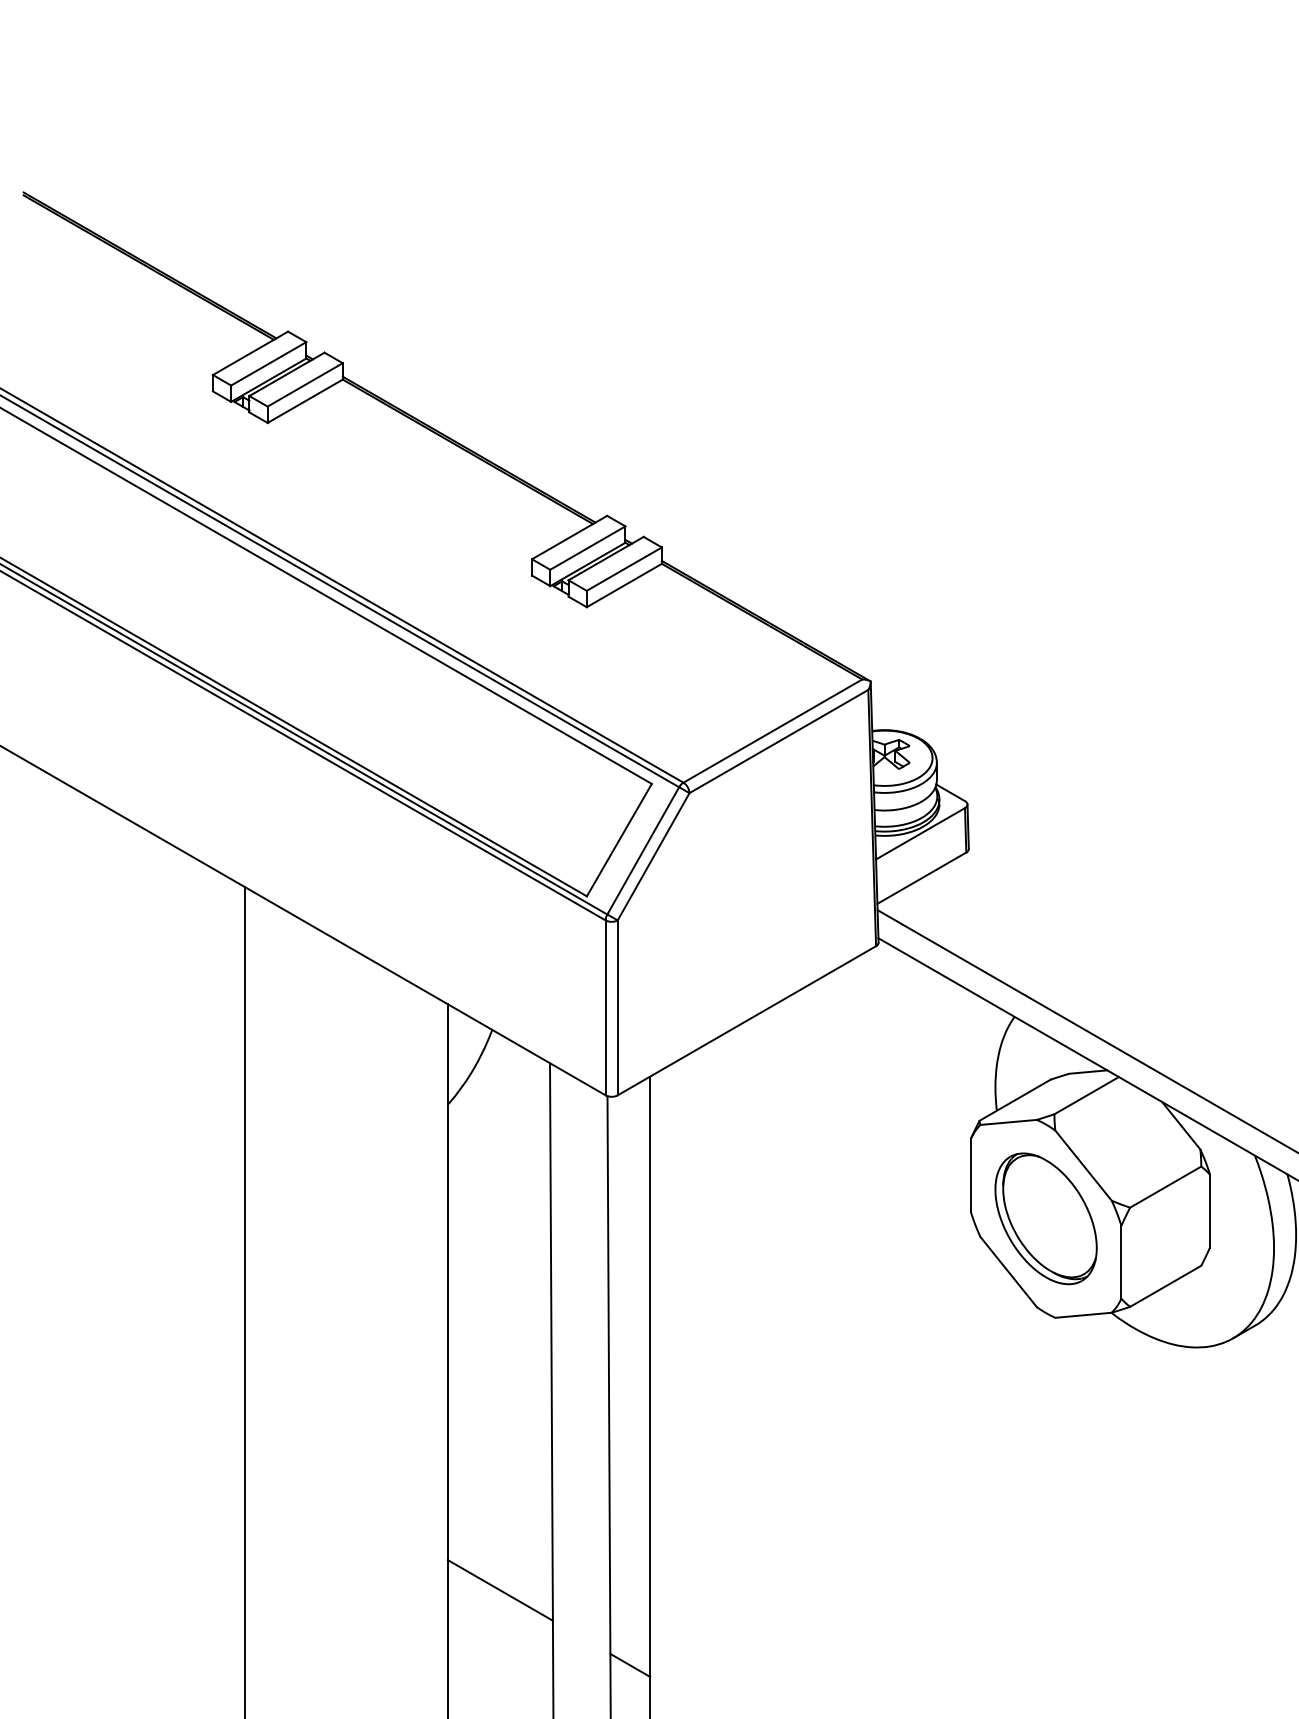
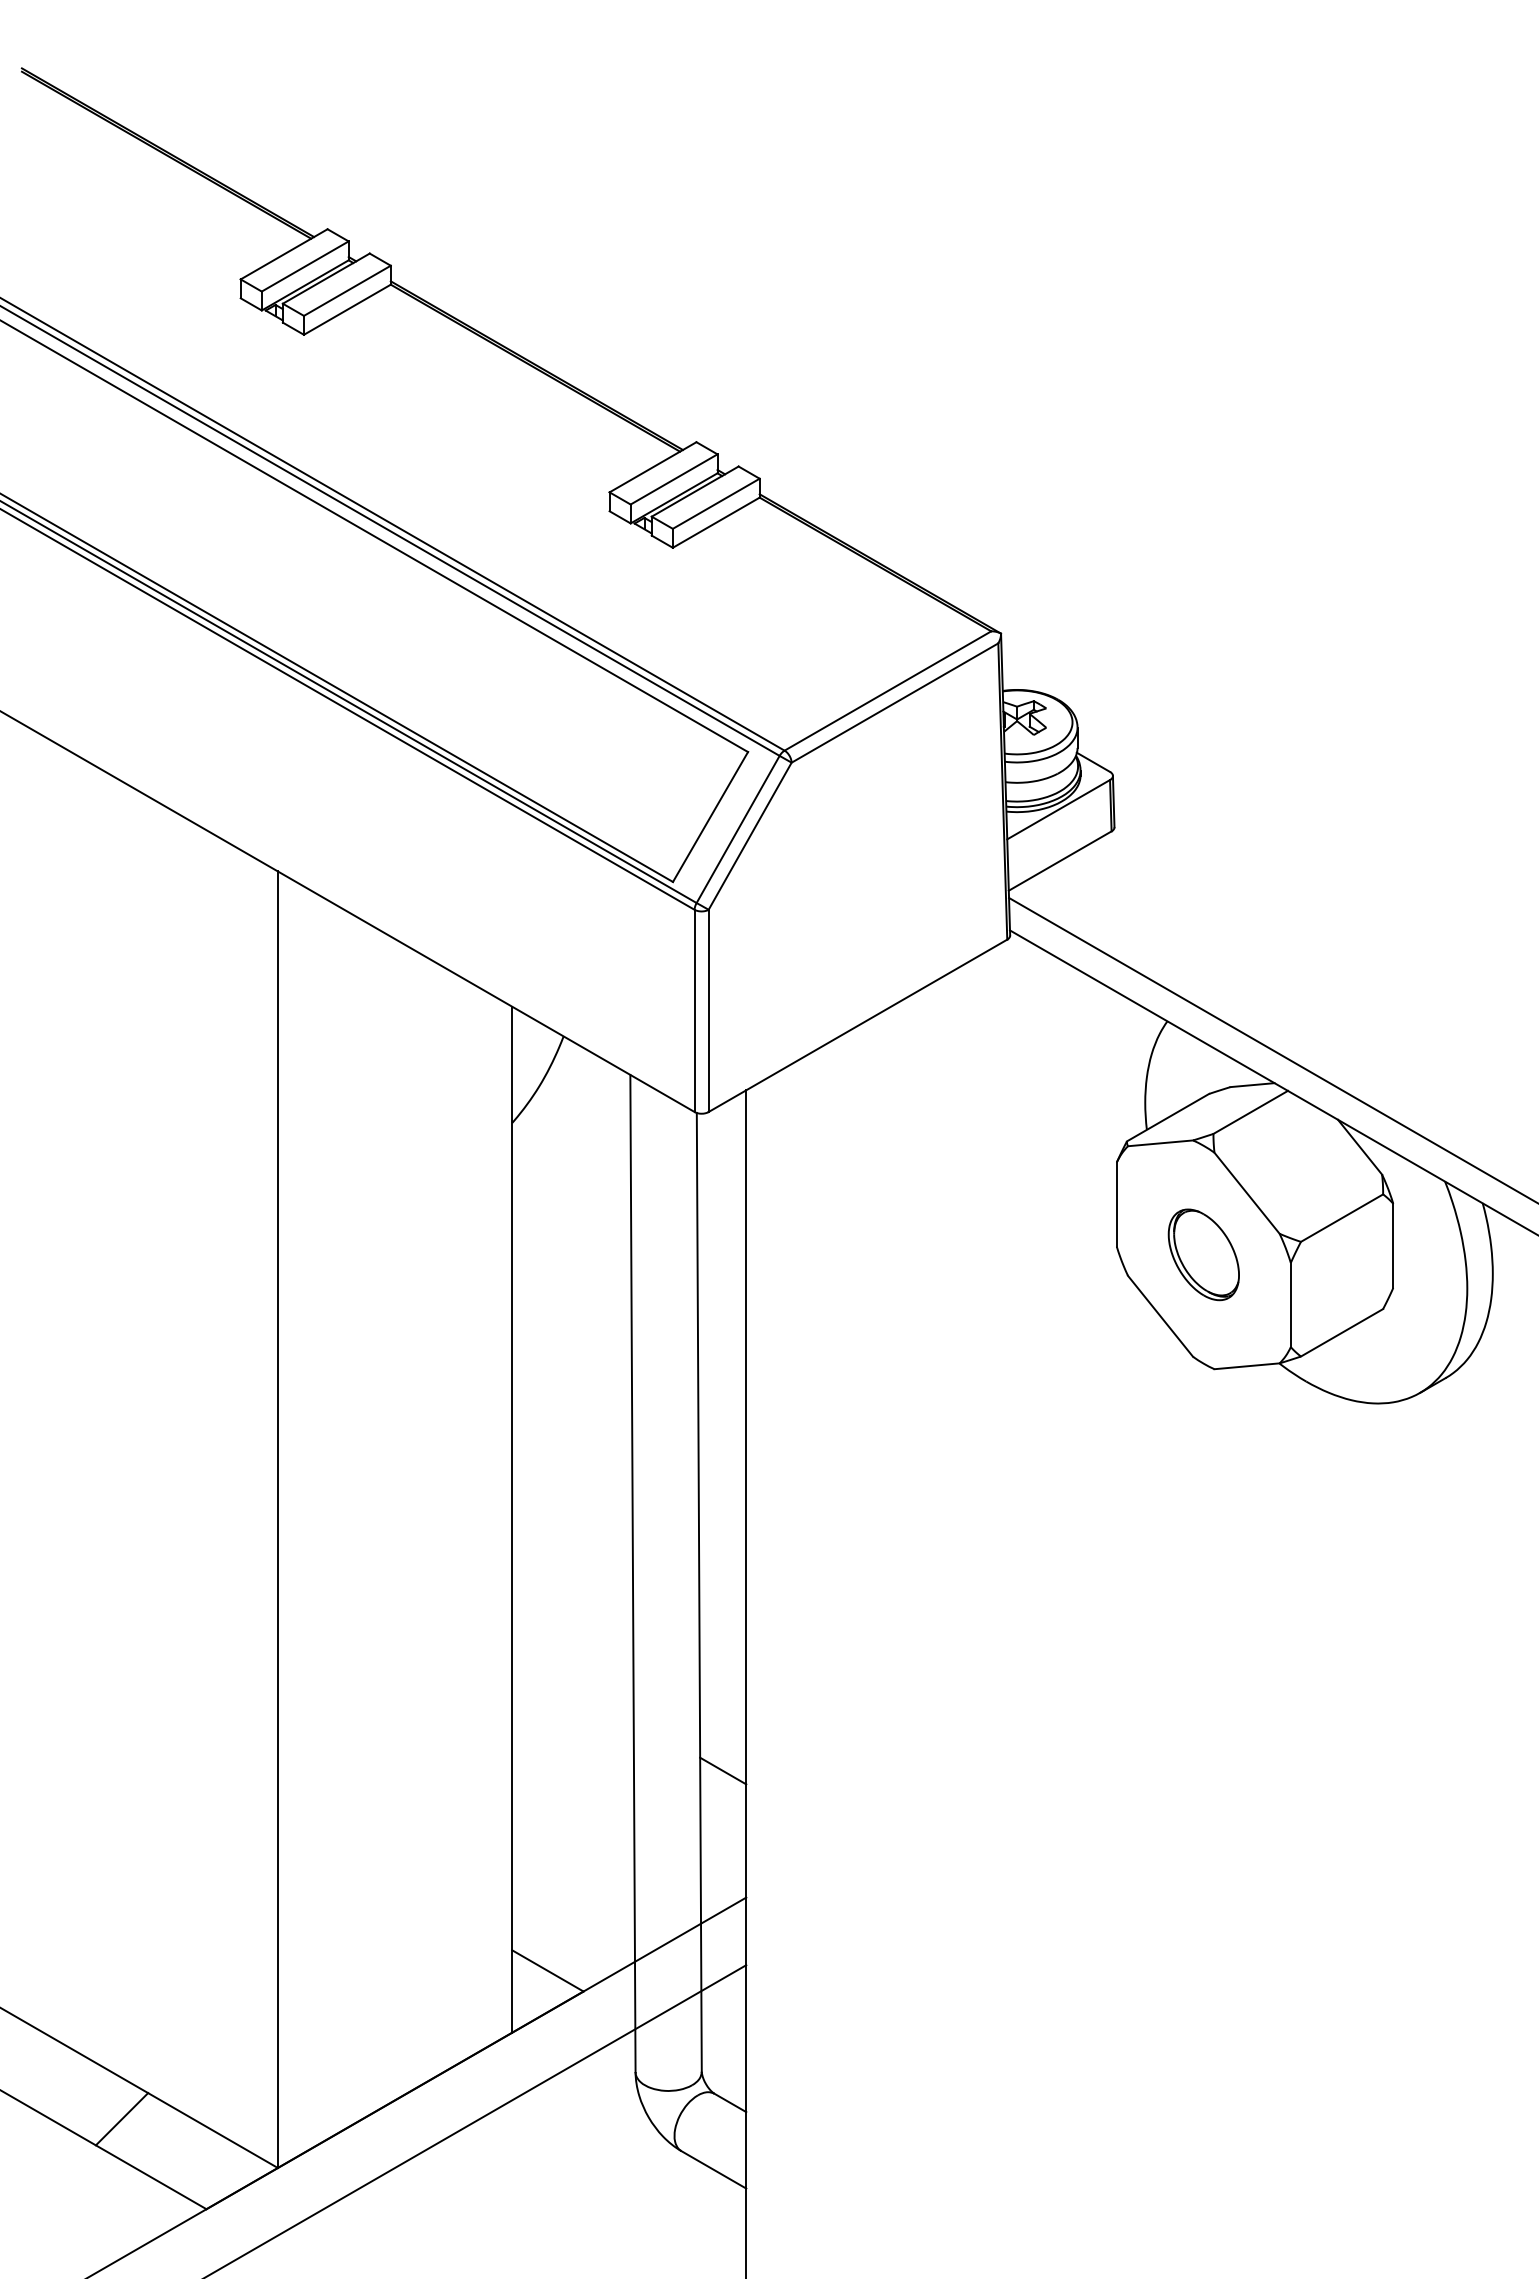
part: (1045, 1218) -> (1203, 1254), size x0.6
line: (499, 1590) -> (572, 1684), removed

